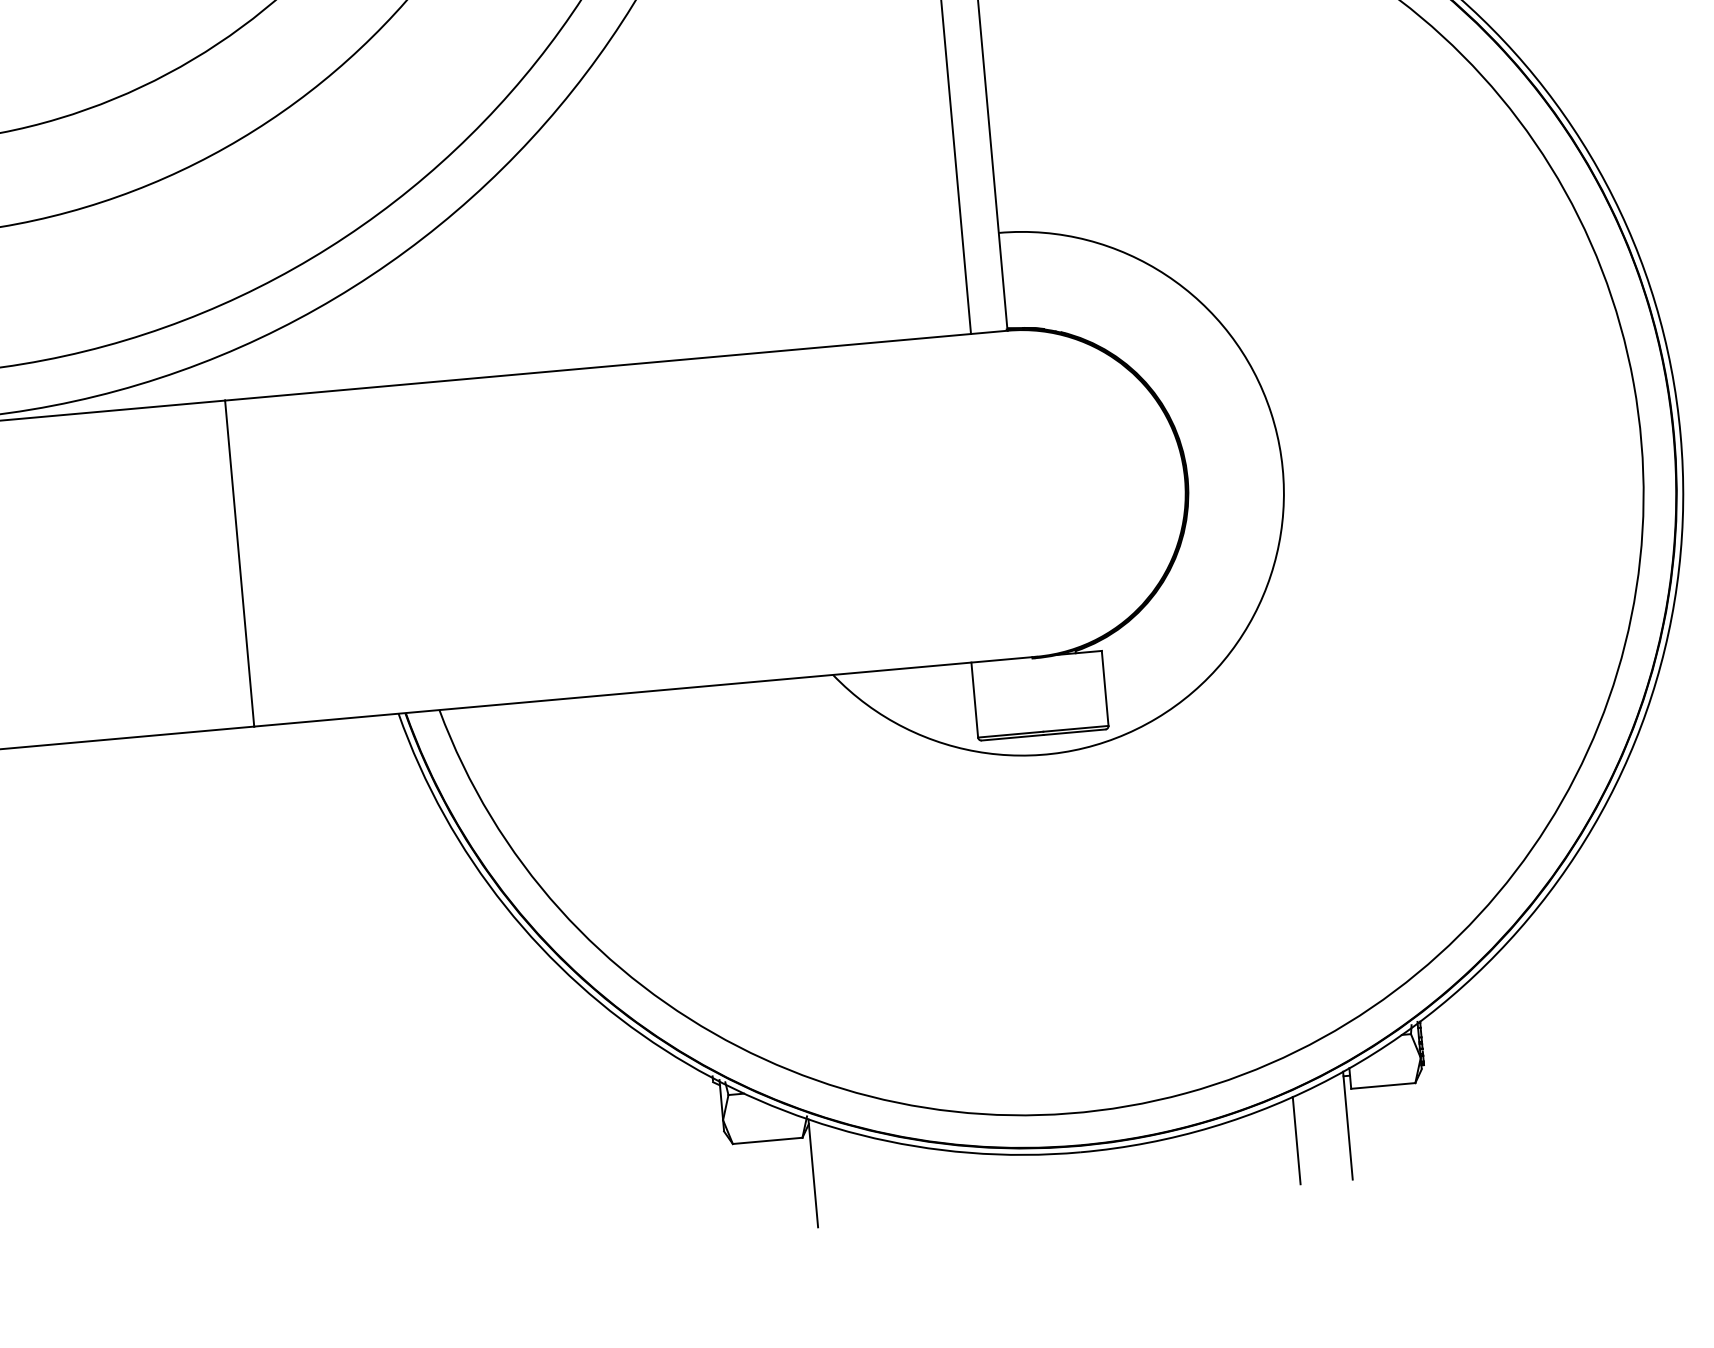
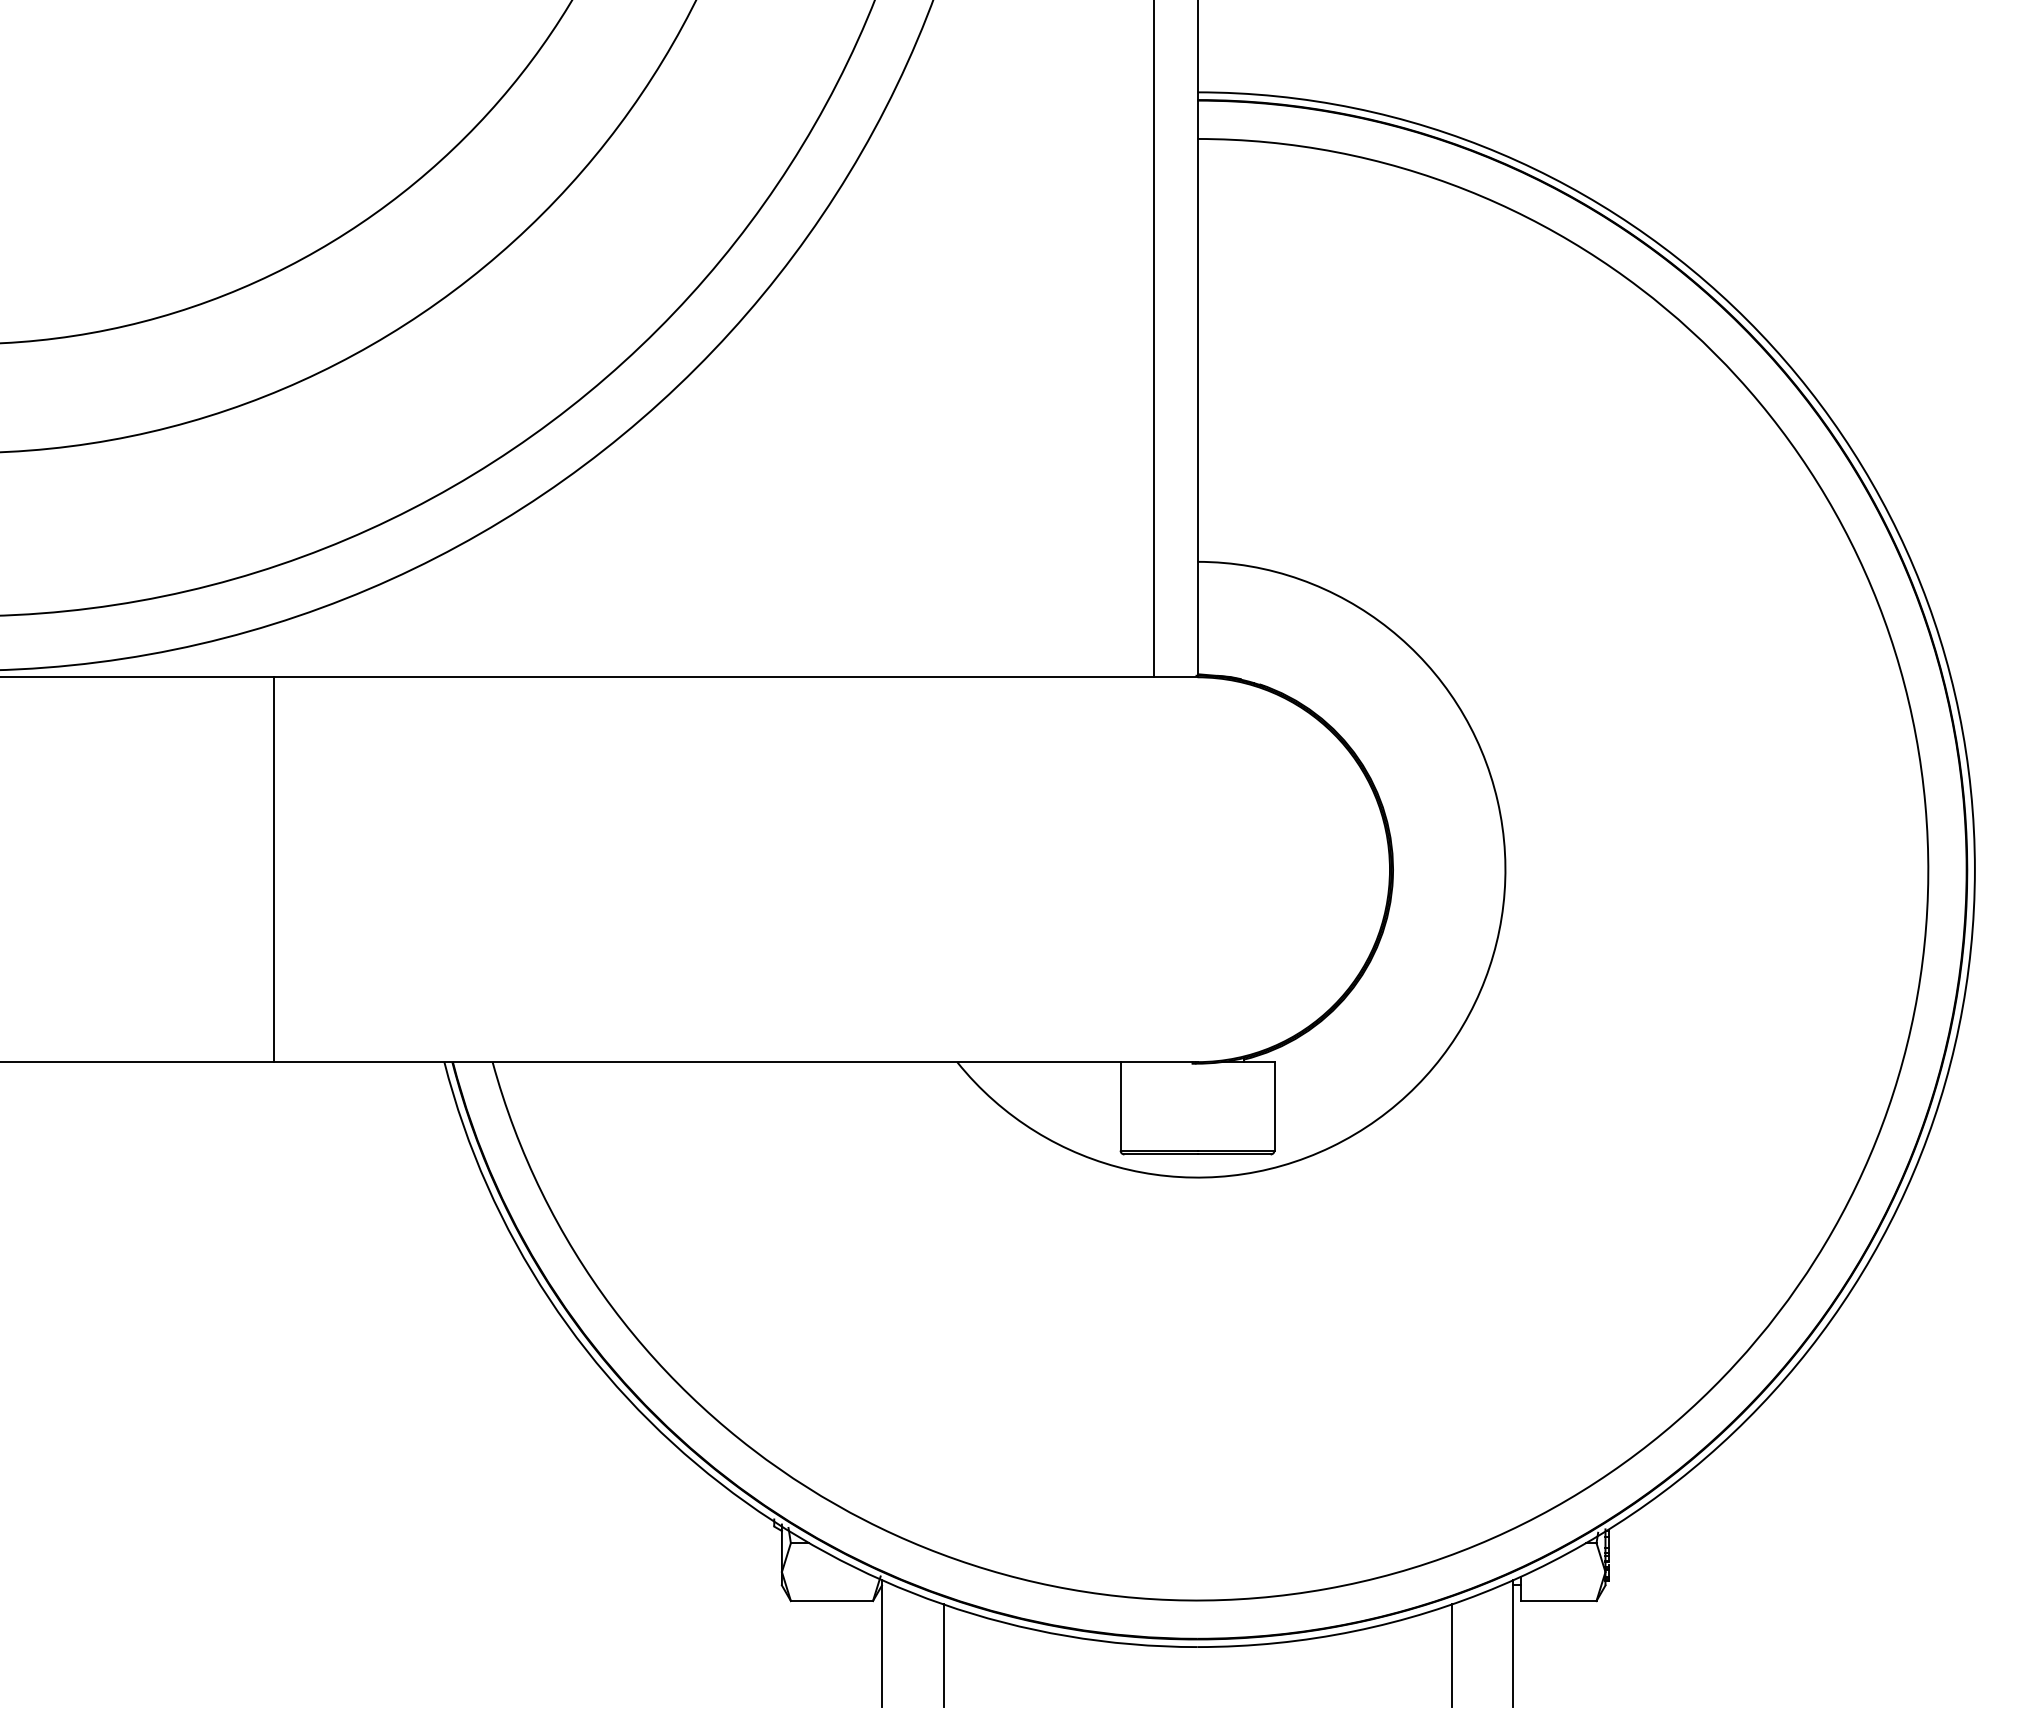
line: (866, 1178) -> (943, 1655), added

